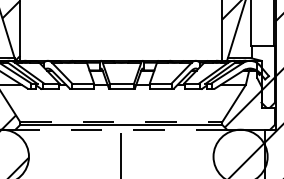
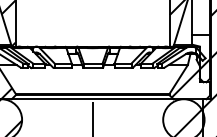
line: (122, 122) -> (93, 93), dashed -> solid
line: (121, 130) -> (92, 99), dashed -> solid

